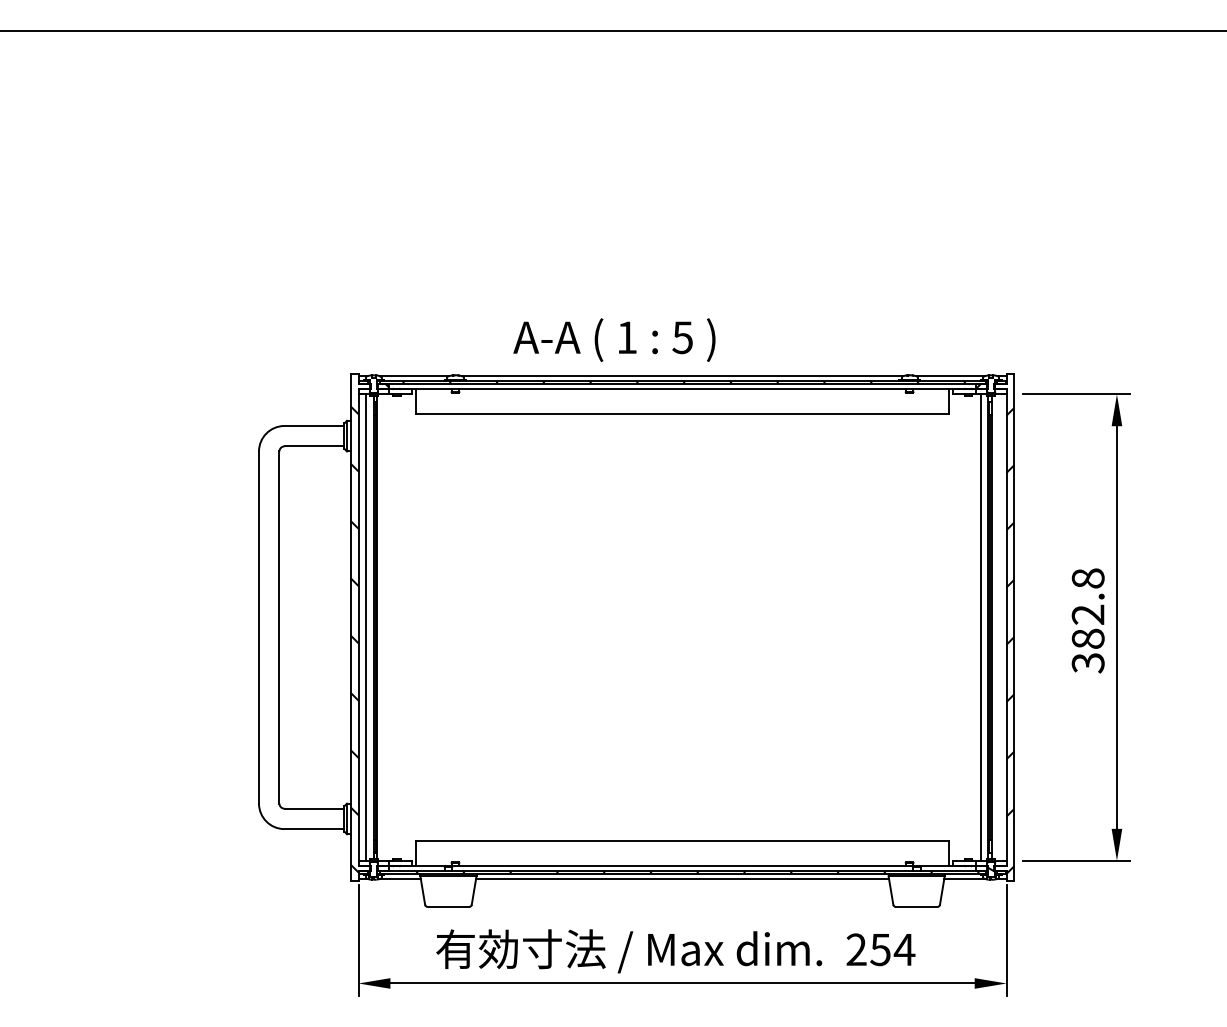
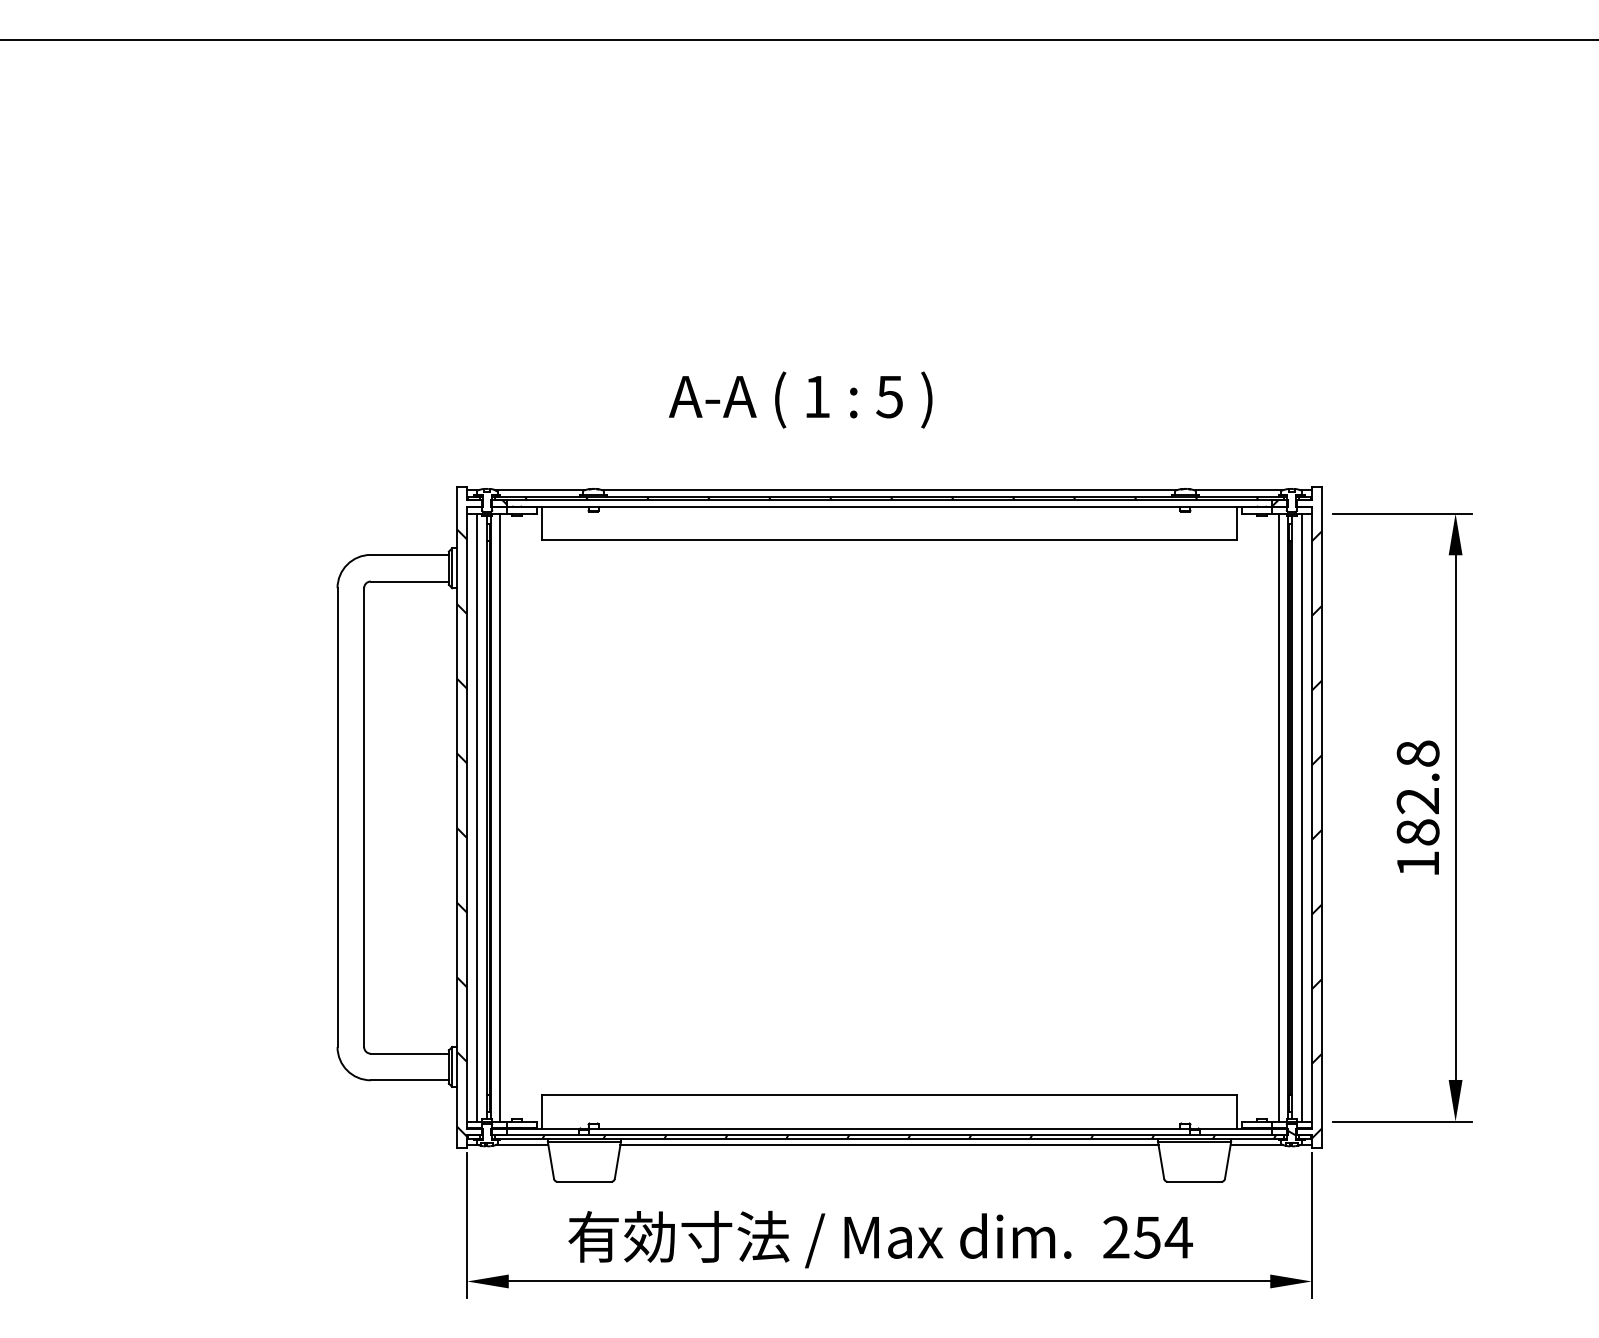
text: (614, 339) -> (800, 399), moved
line: (384, 627) -> (501, 817), added
line: (998, 627) -> (1301, 817), added
text: (1087, 663) -> (1417, 864), 382.8 -> 182.8

